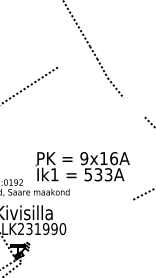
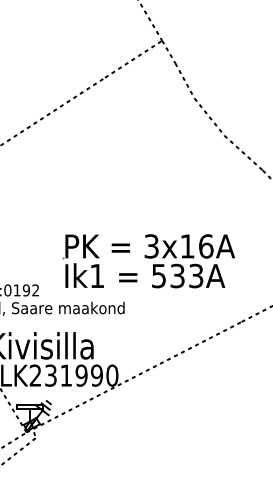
line: (74, 56) -> (133, 59), added
line: (133, 107) -> (241, 152), added
text: (84, 158) -> (151, 246), 9x16A -> 3x16A
line: (74, 229) -> (133, 376), added

